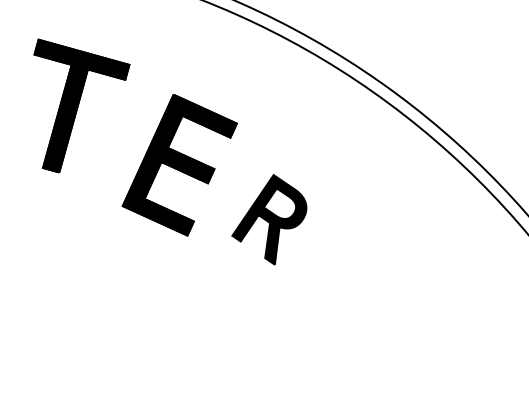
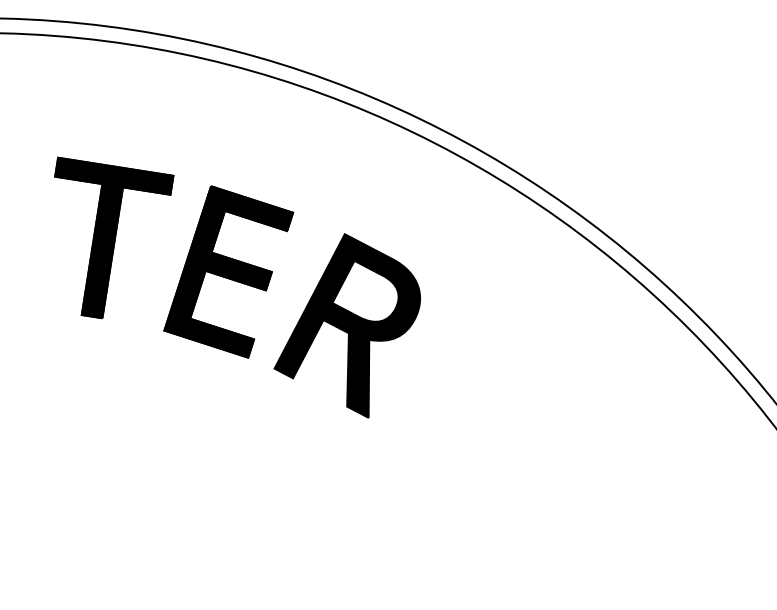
part: (76, 108) -> (114, 237), moved
part: (269, 218) -> (346, 325), size x1.67

